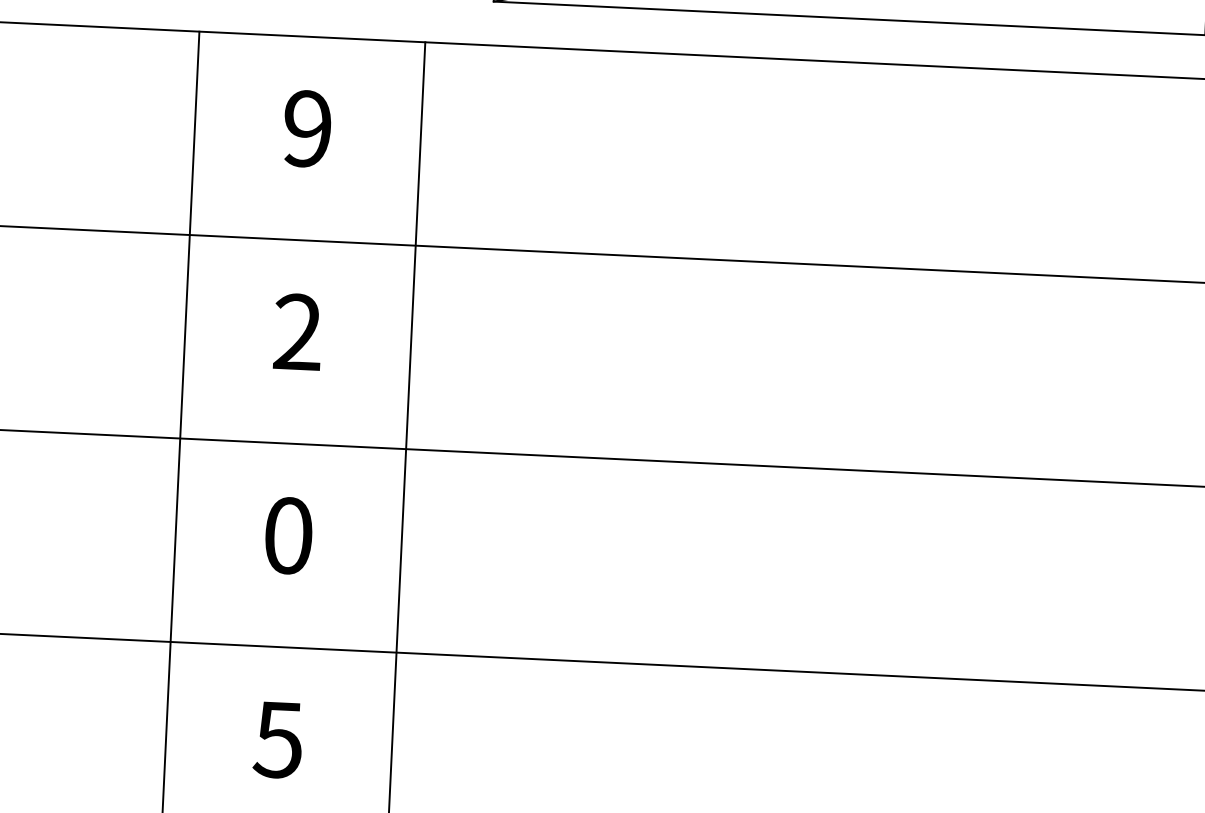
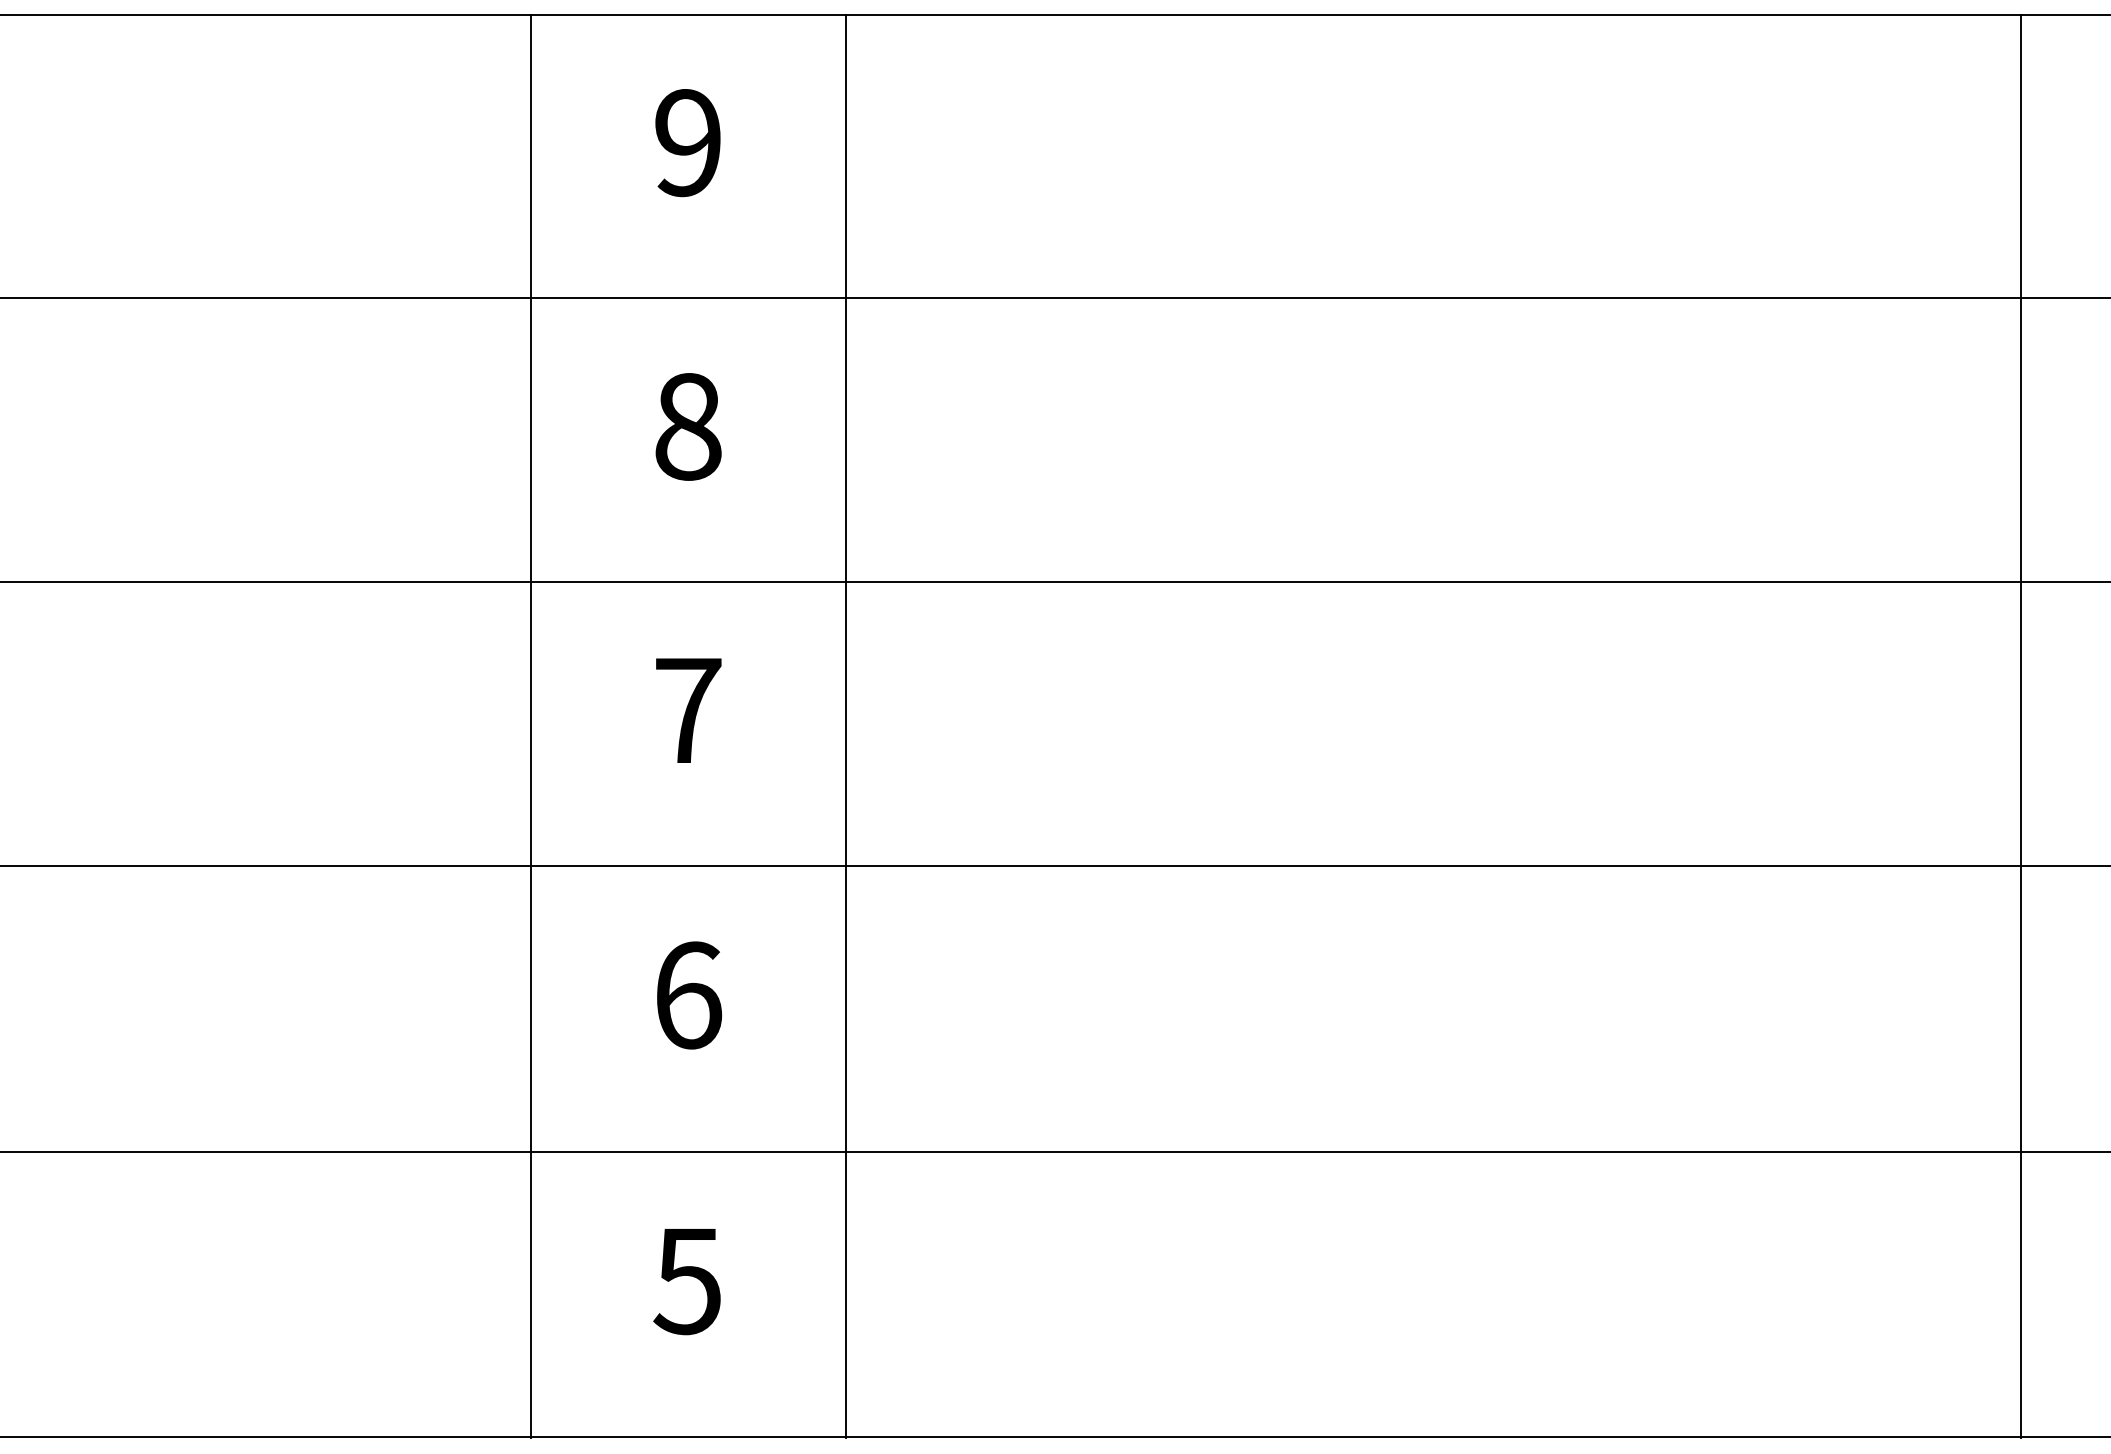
text: (298, 332) -> (688, 426), 2 -> 8
text: (288, 535) -> (688, 710), 0 -> 7
text: (278, 739) -> (687, 995), 5 -> 6

